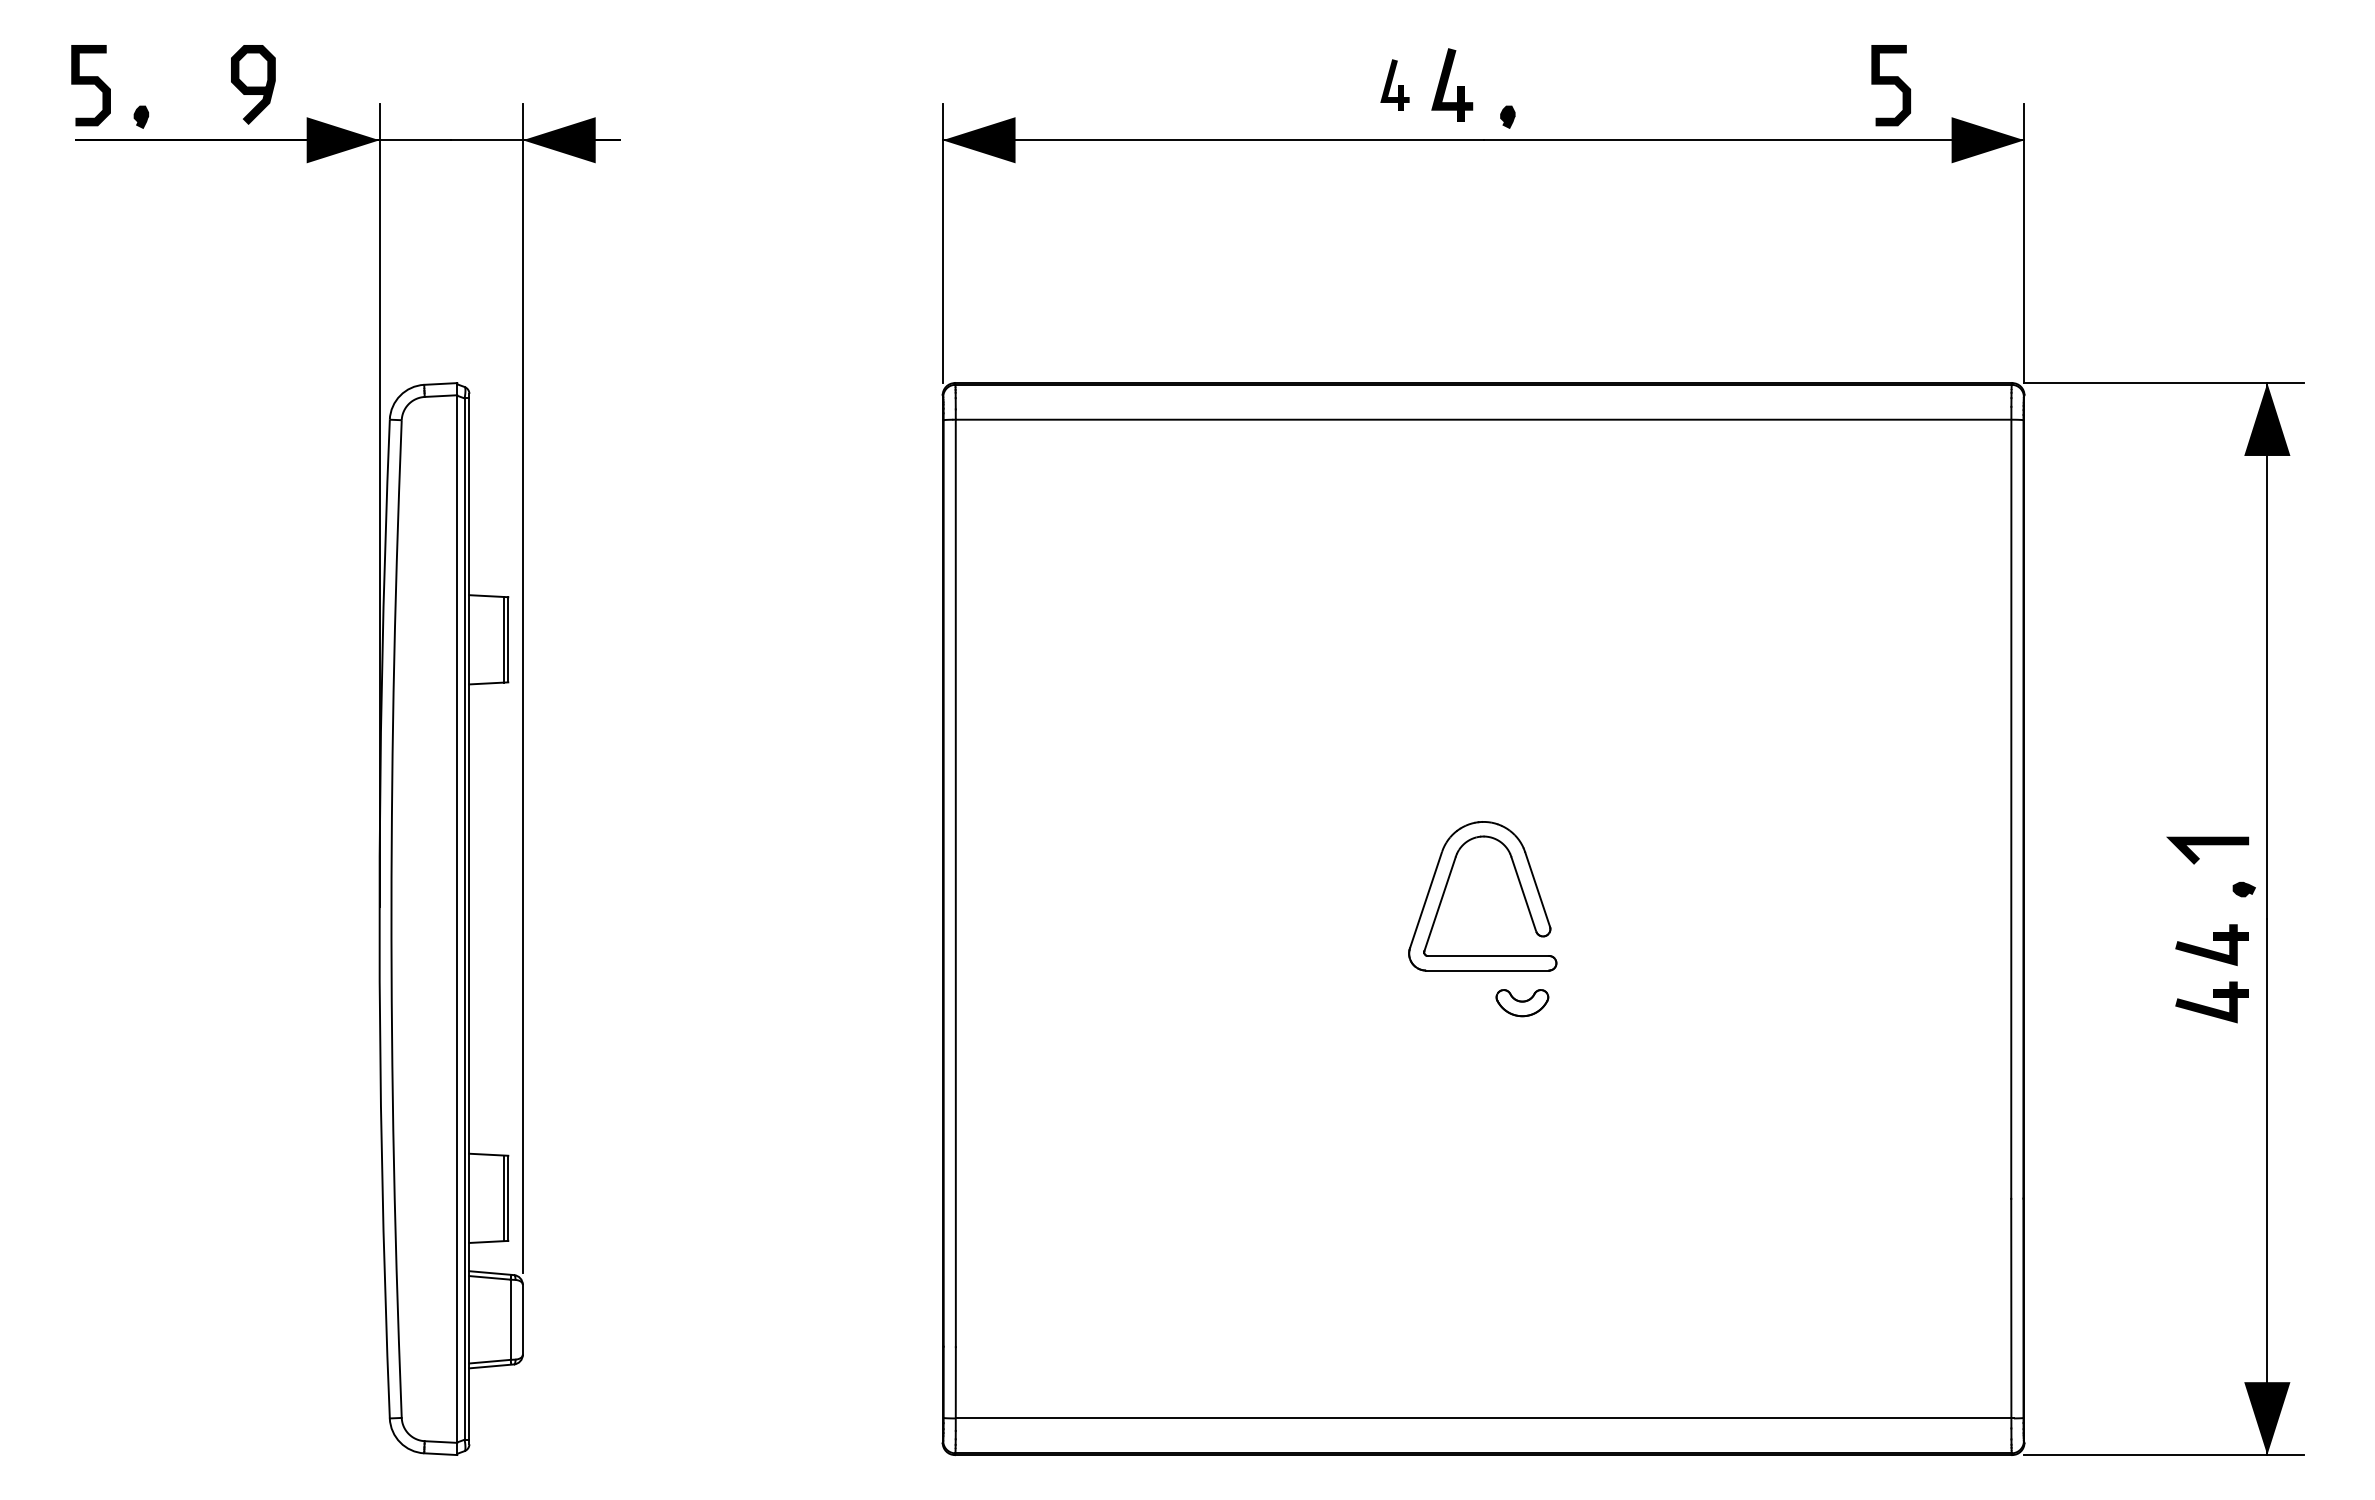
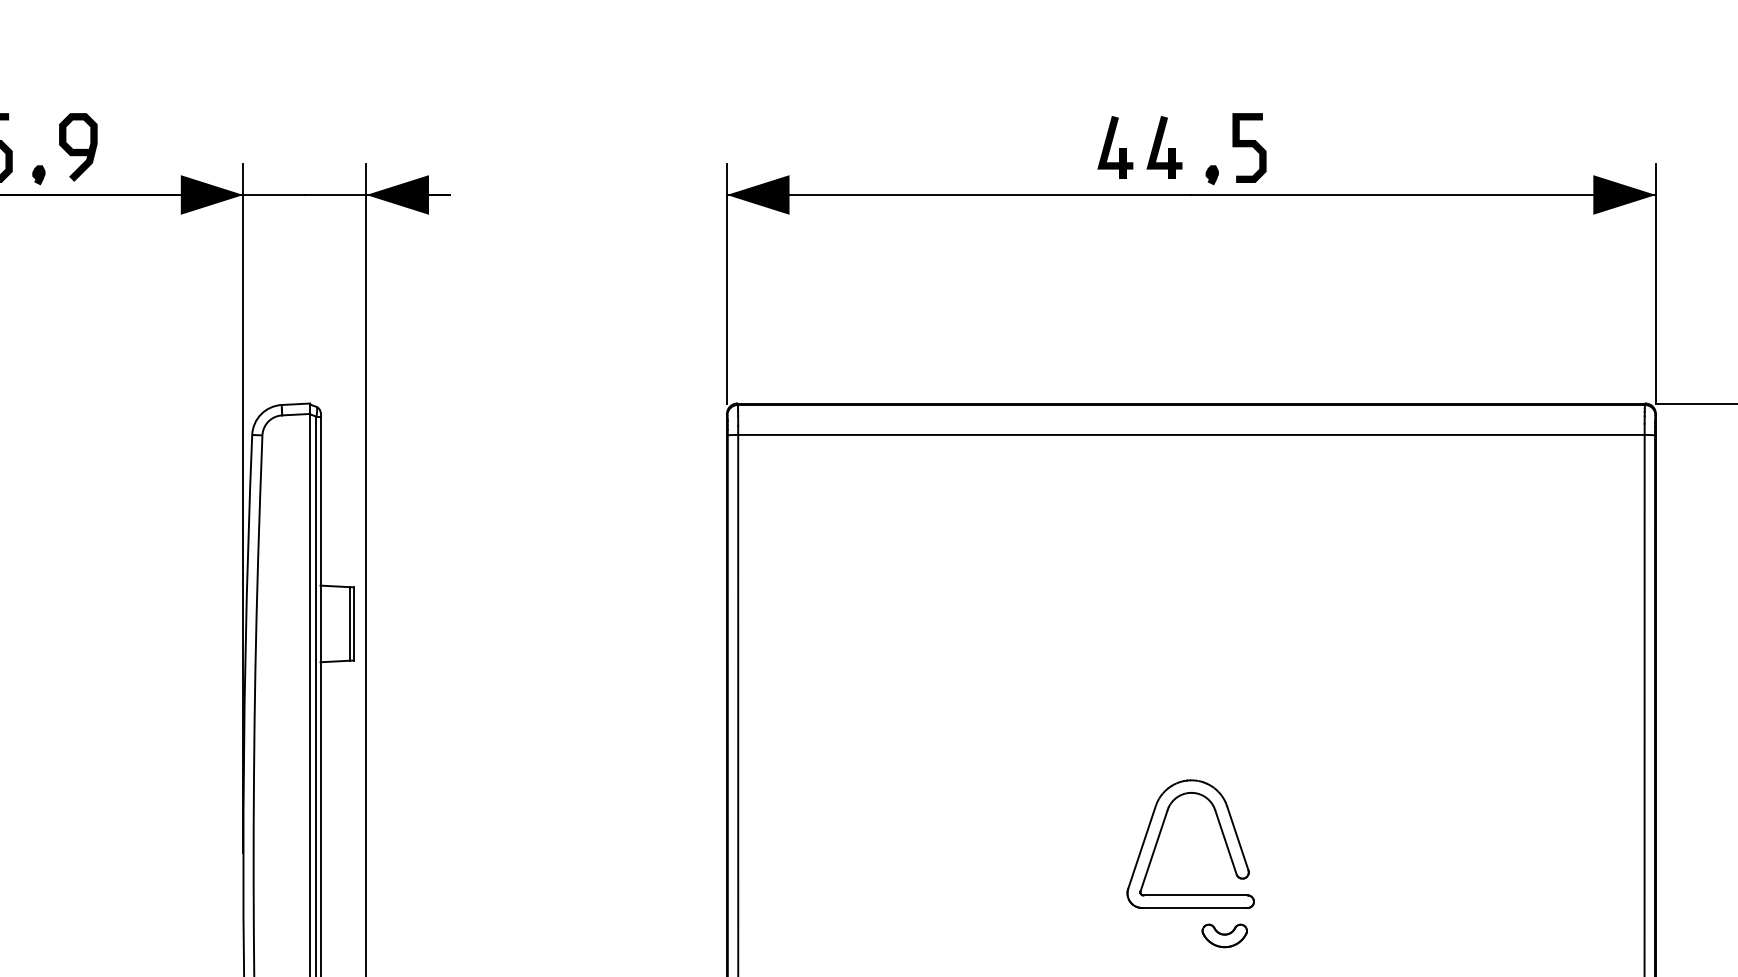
part: (1394, 84) -> (1114, 147), size x1.43
curve: (1890, 84) -> (1248, 147), moved
curve: (253, 86) -> (78, 148), moved

